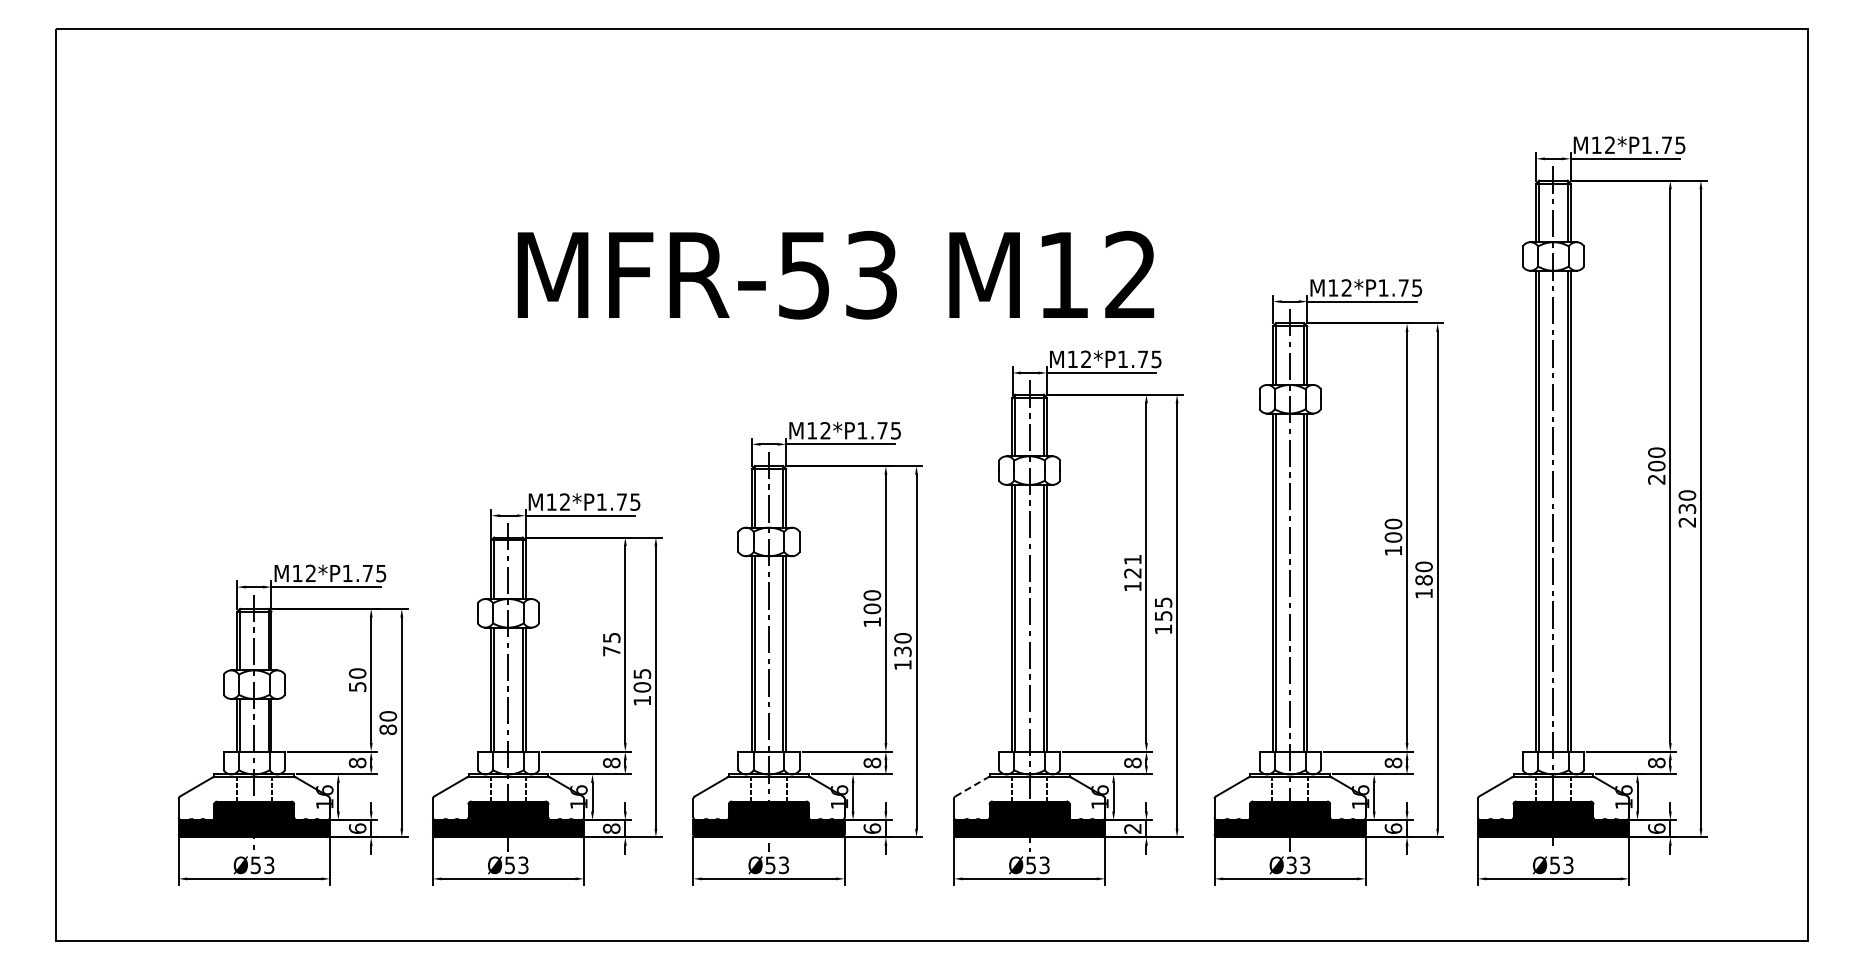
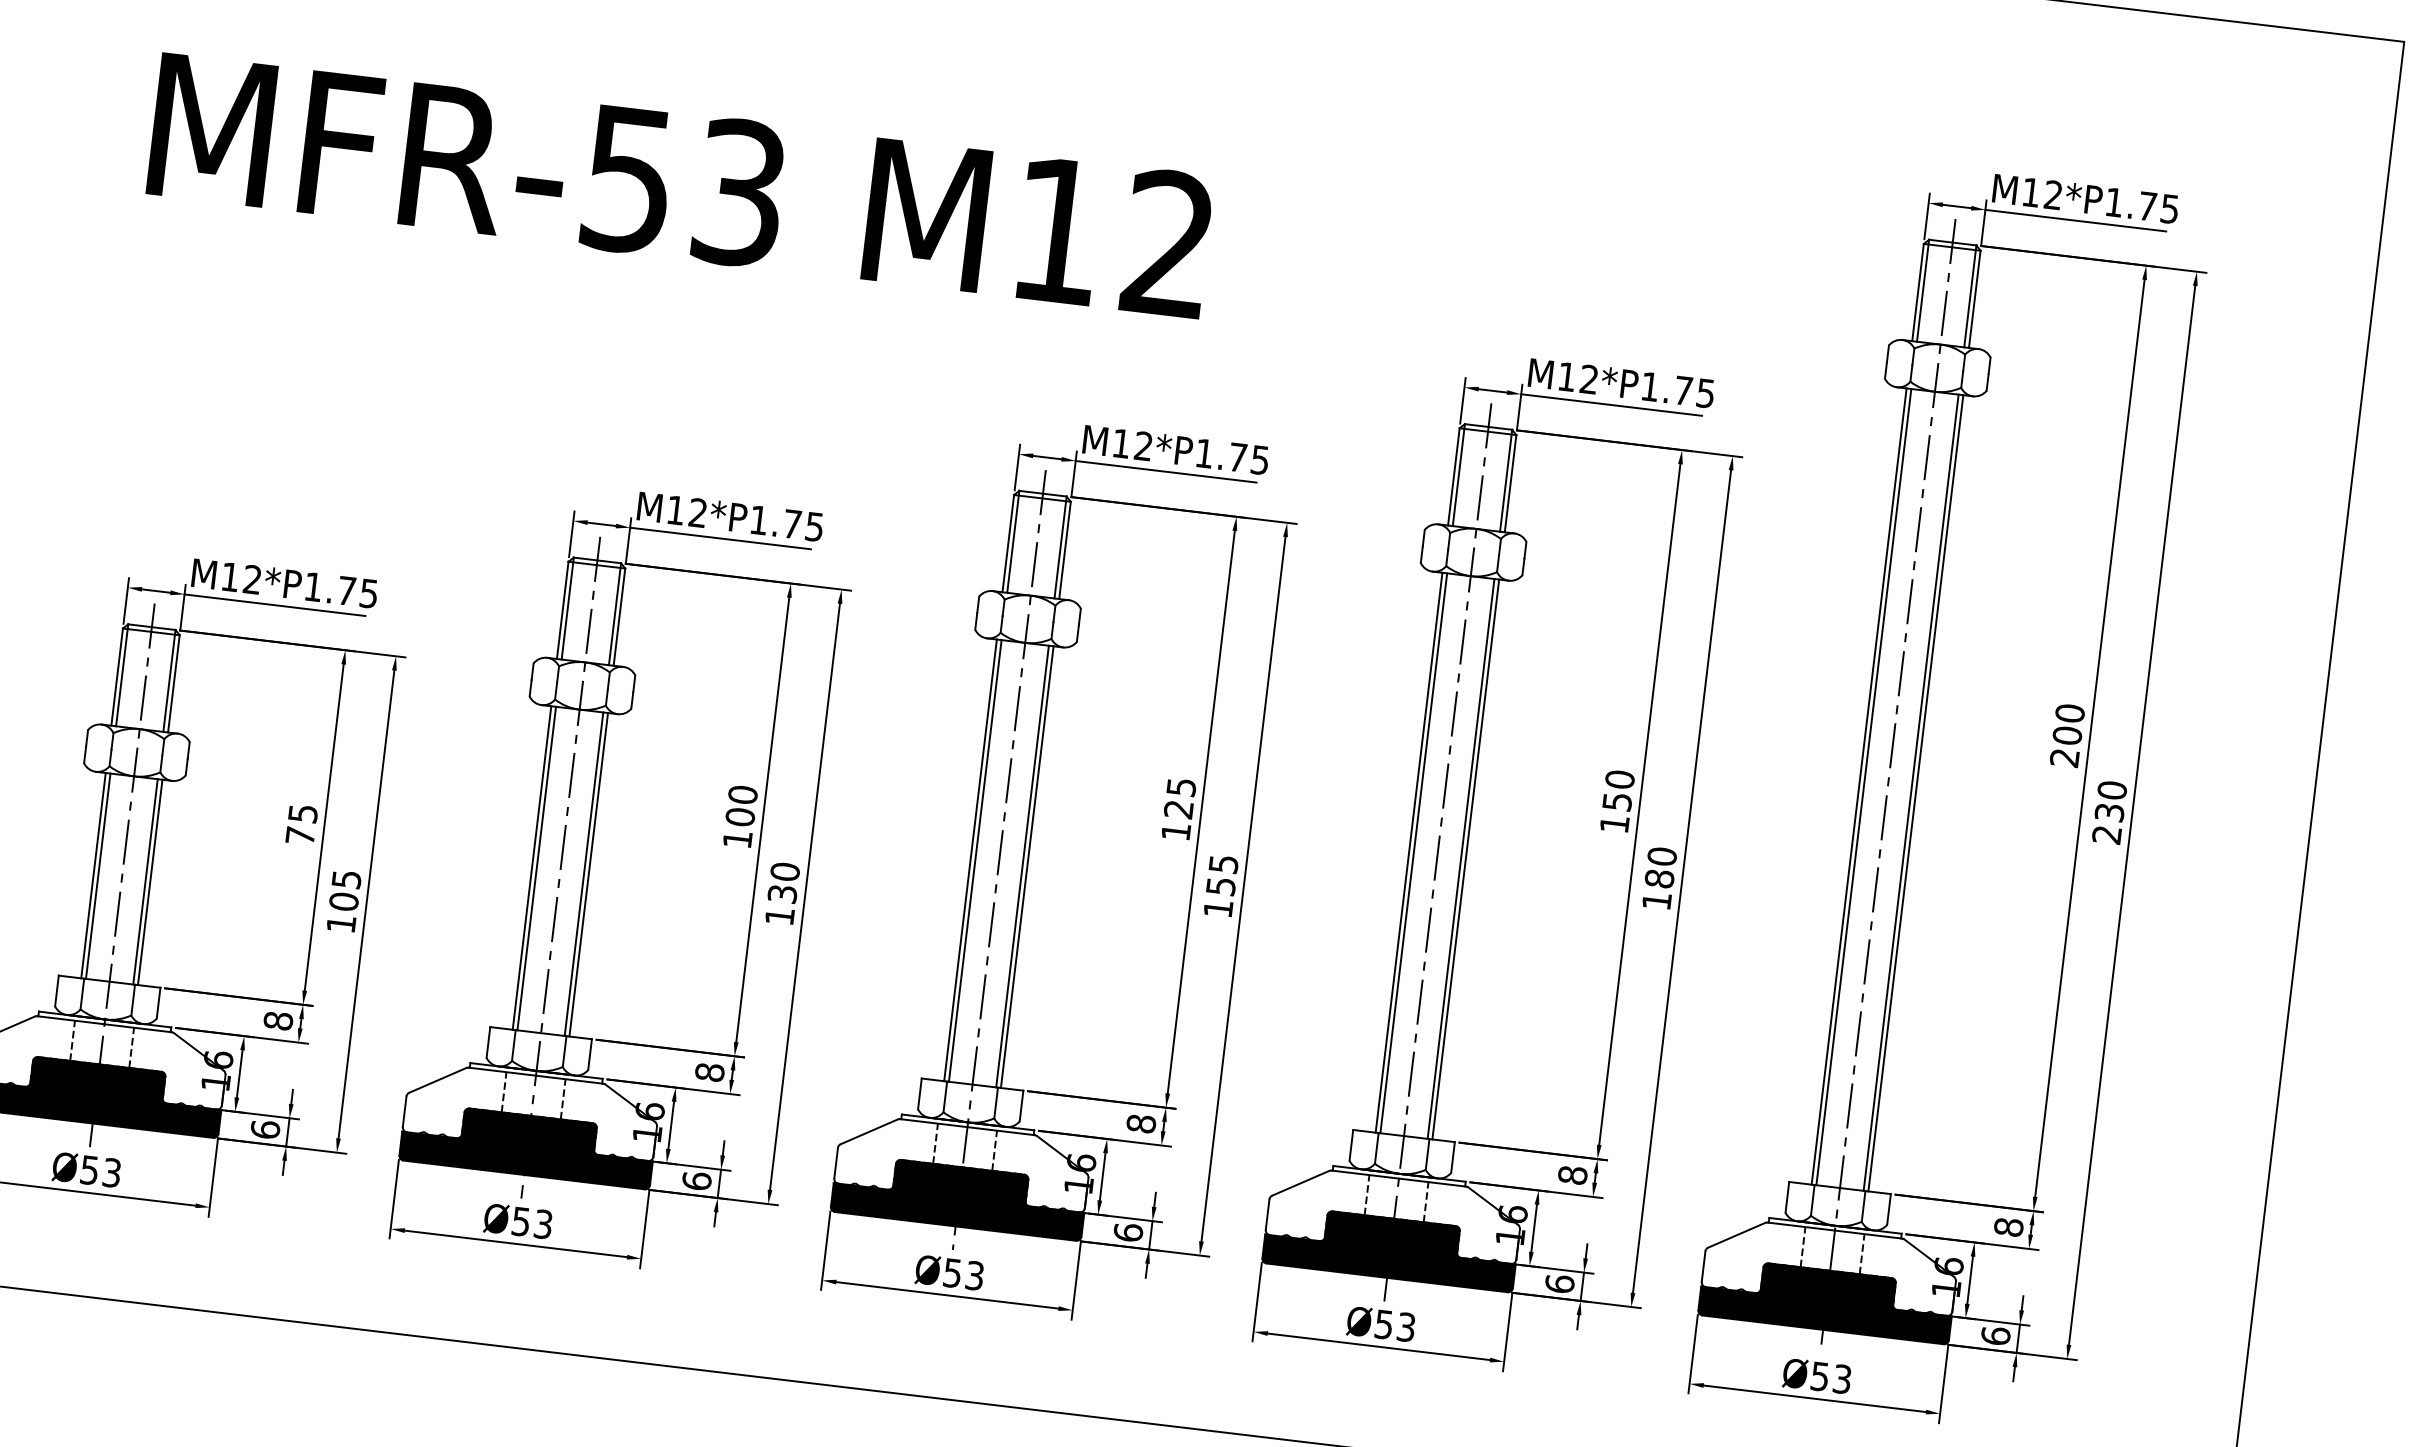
text: (835, 274) -> (679, 184), moved
text: (1393, 537) -> (1617, 801), 100 -> 150
text: (1132, 559) -> (1180, 786), 121 -> 125
line: (971, 787) -> (869, 1132), dashed -> solid
text: (611, 828) -> (265, 1129), 8 -> 6
text: (1132, 828) -> (1127, 1232), 2 -> 6
text: (1291, 864) -> (1383, 1323), Ø33 -> Ø53

